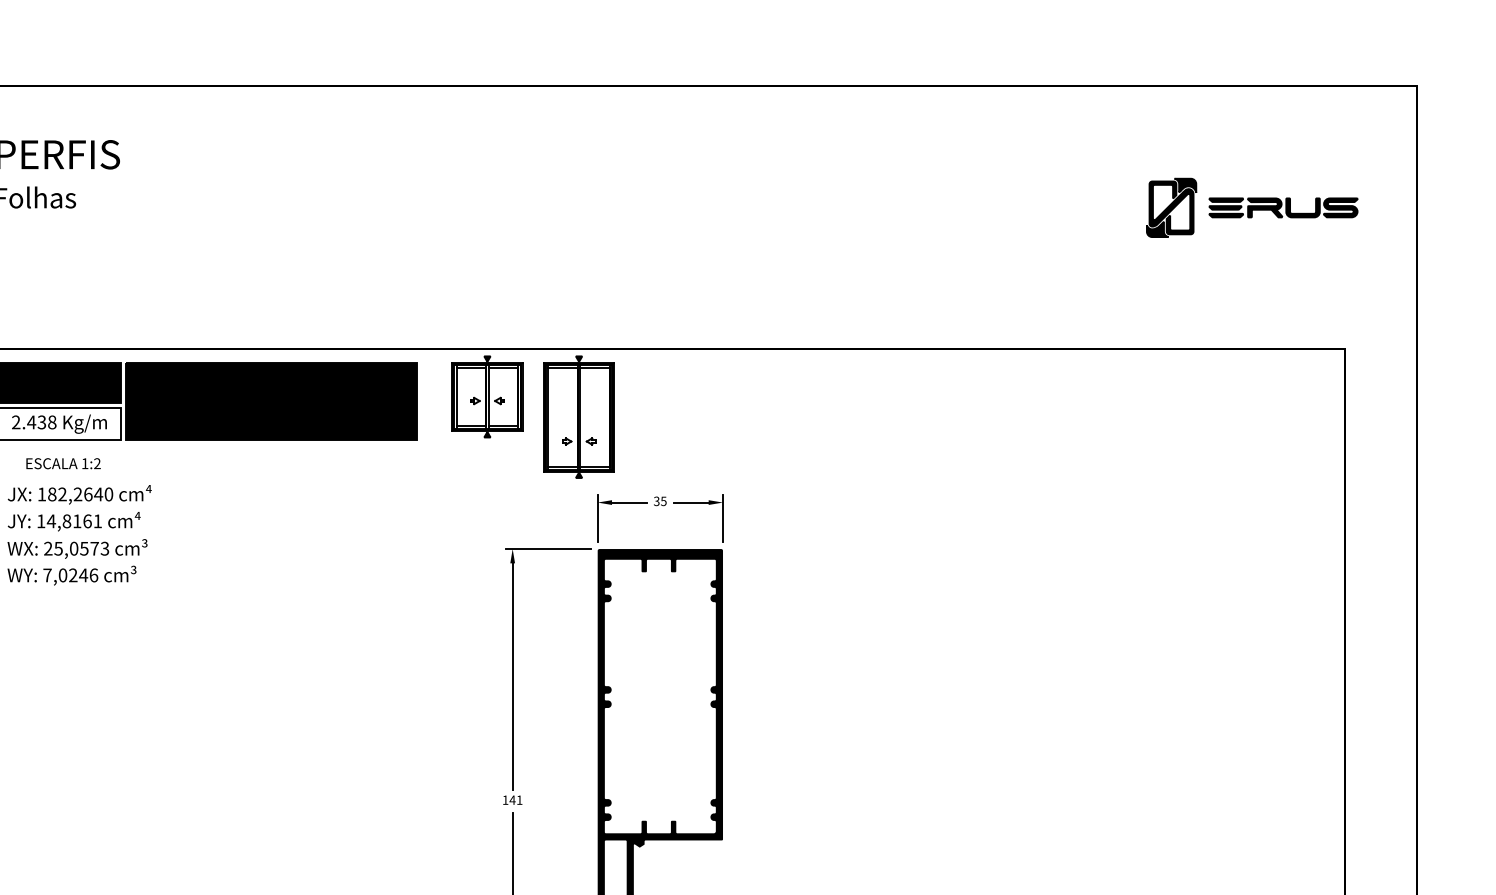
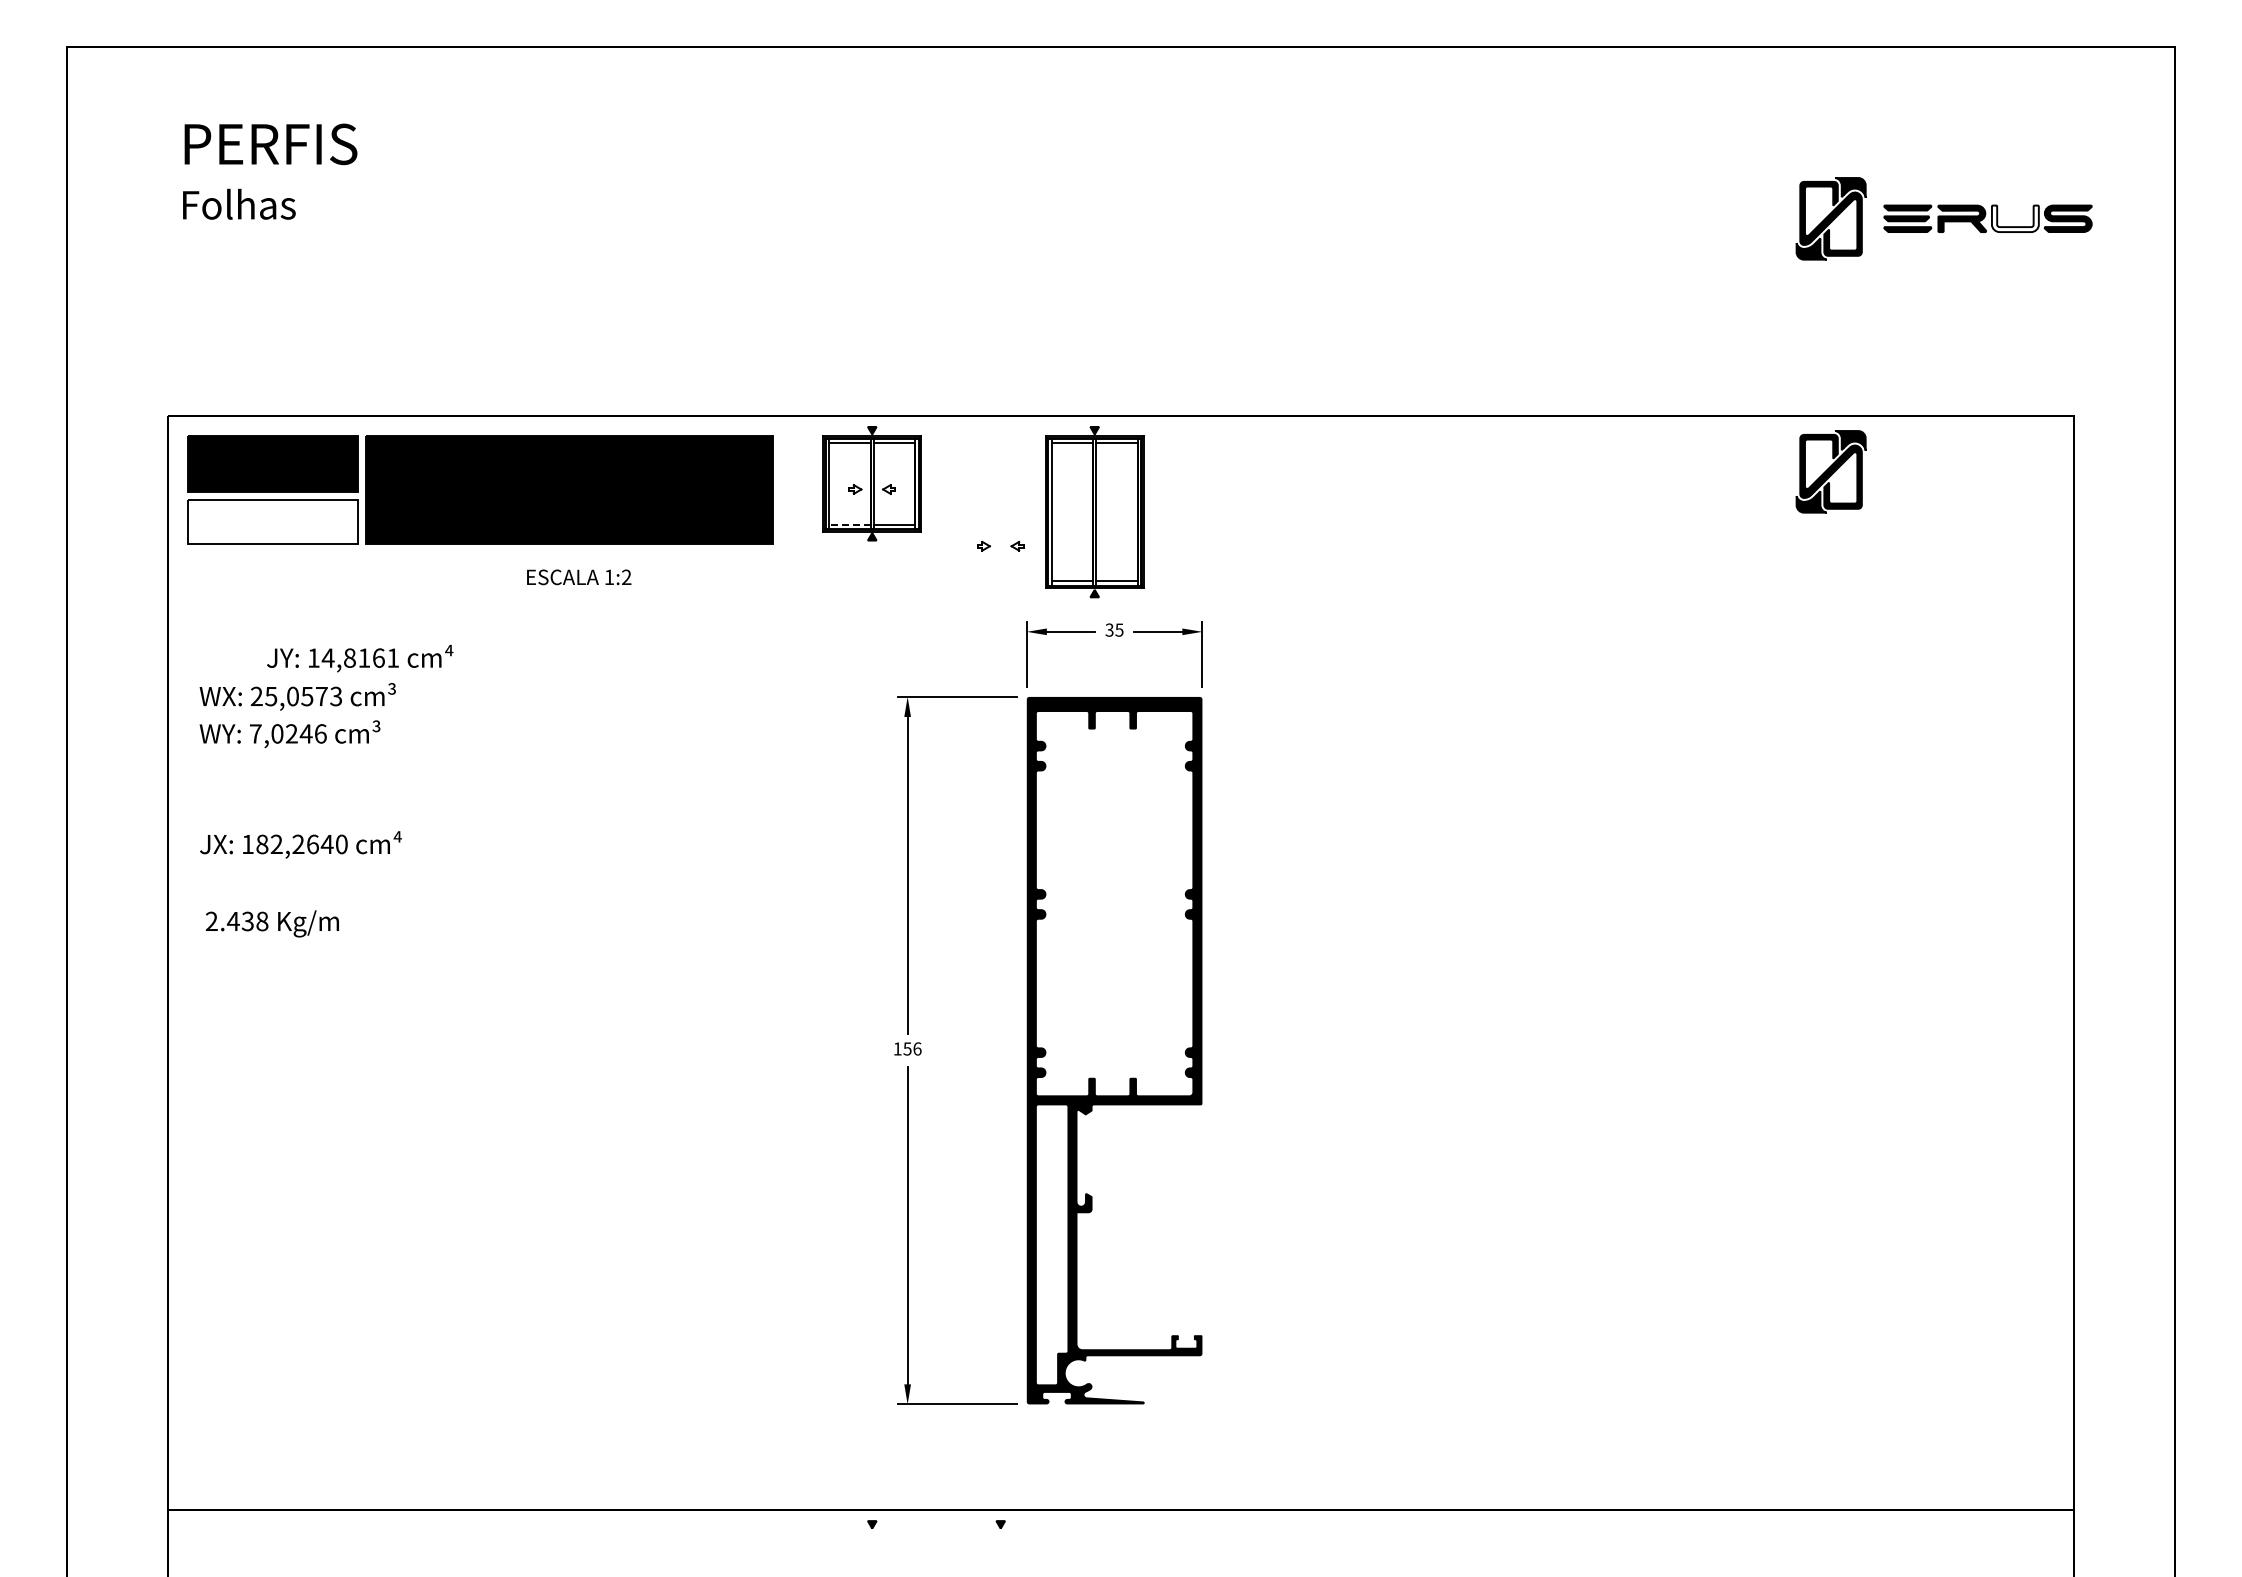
fill: (1302, 207) -> (2014, 218), removed
part: (1171, 388) -> (1830, 471), added
part: (578, 417) -> (1094, 512), moved
text: (58, 423) -> (271, 923), moved
line: (471, 426) -> (849, 524), solid -> dashed
text: (63, 463) -> (579, 577), moved
text: (79, 494) -> (300, 844), moved
text: (74, 521) -> (360, 658), moved
text: (516, 799) -> (912, 1048), 141 -> 156

